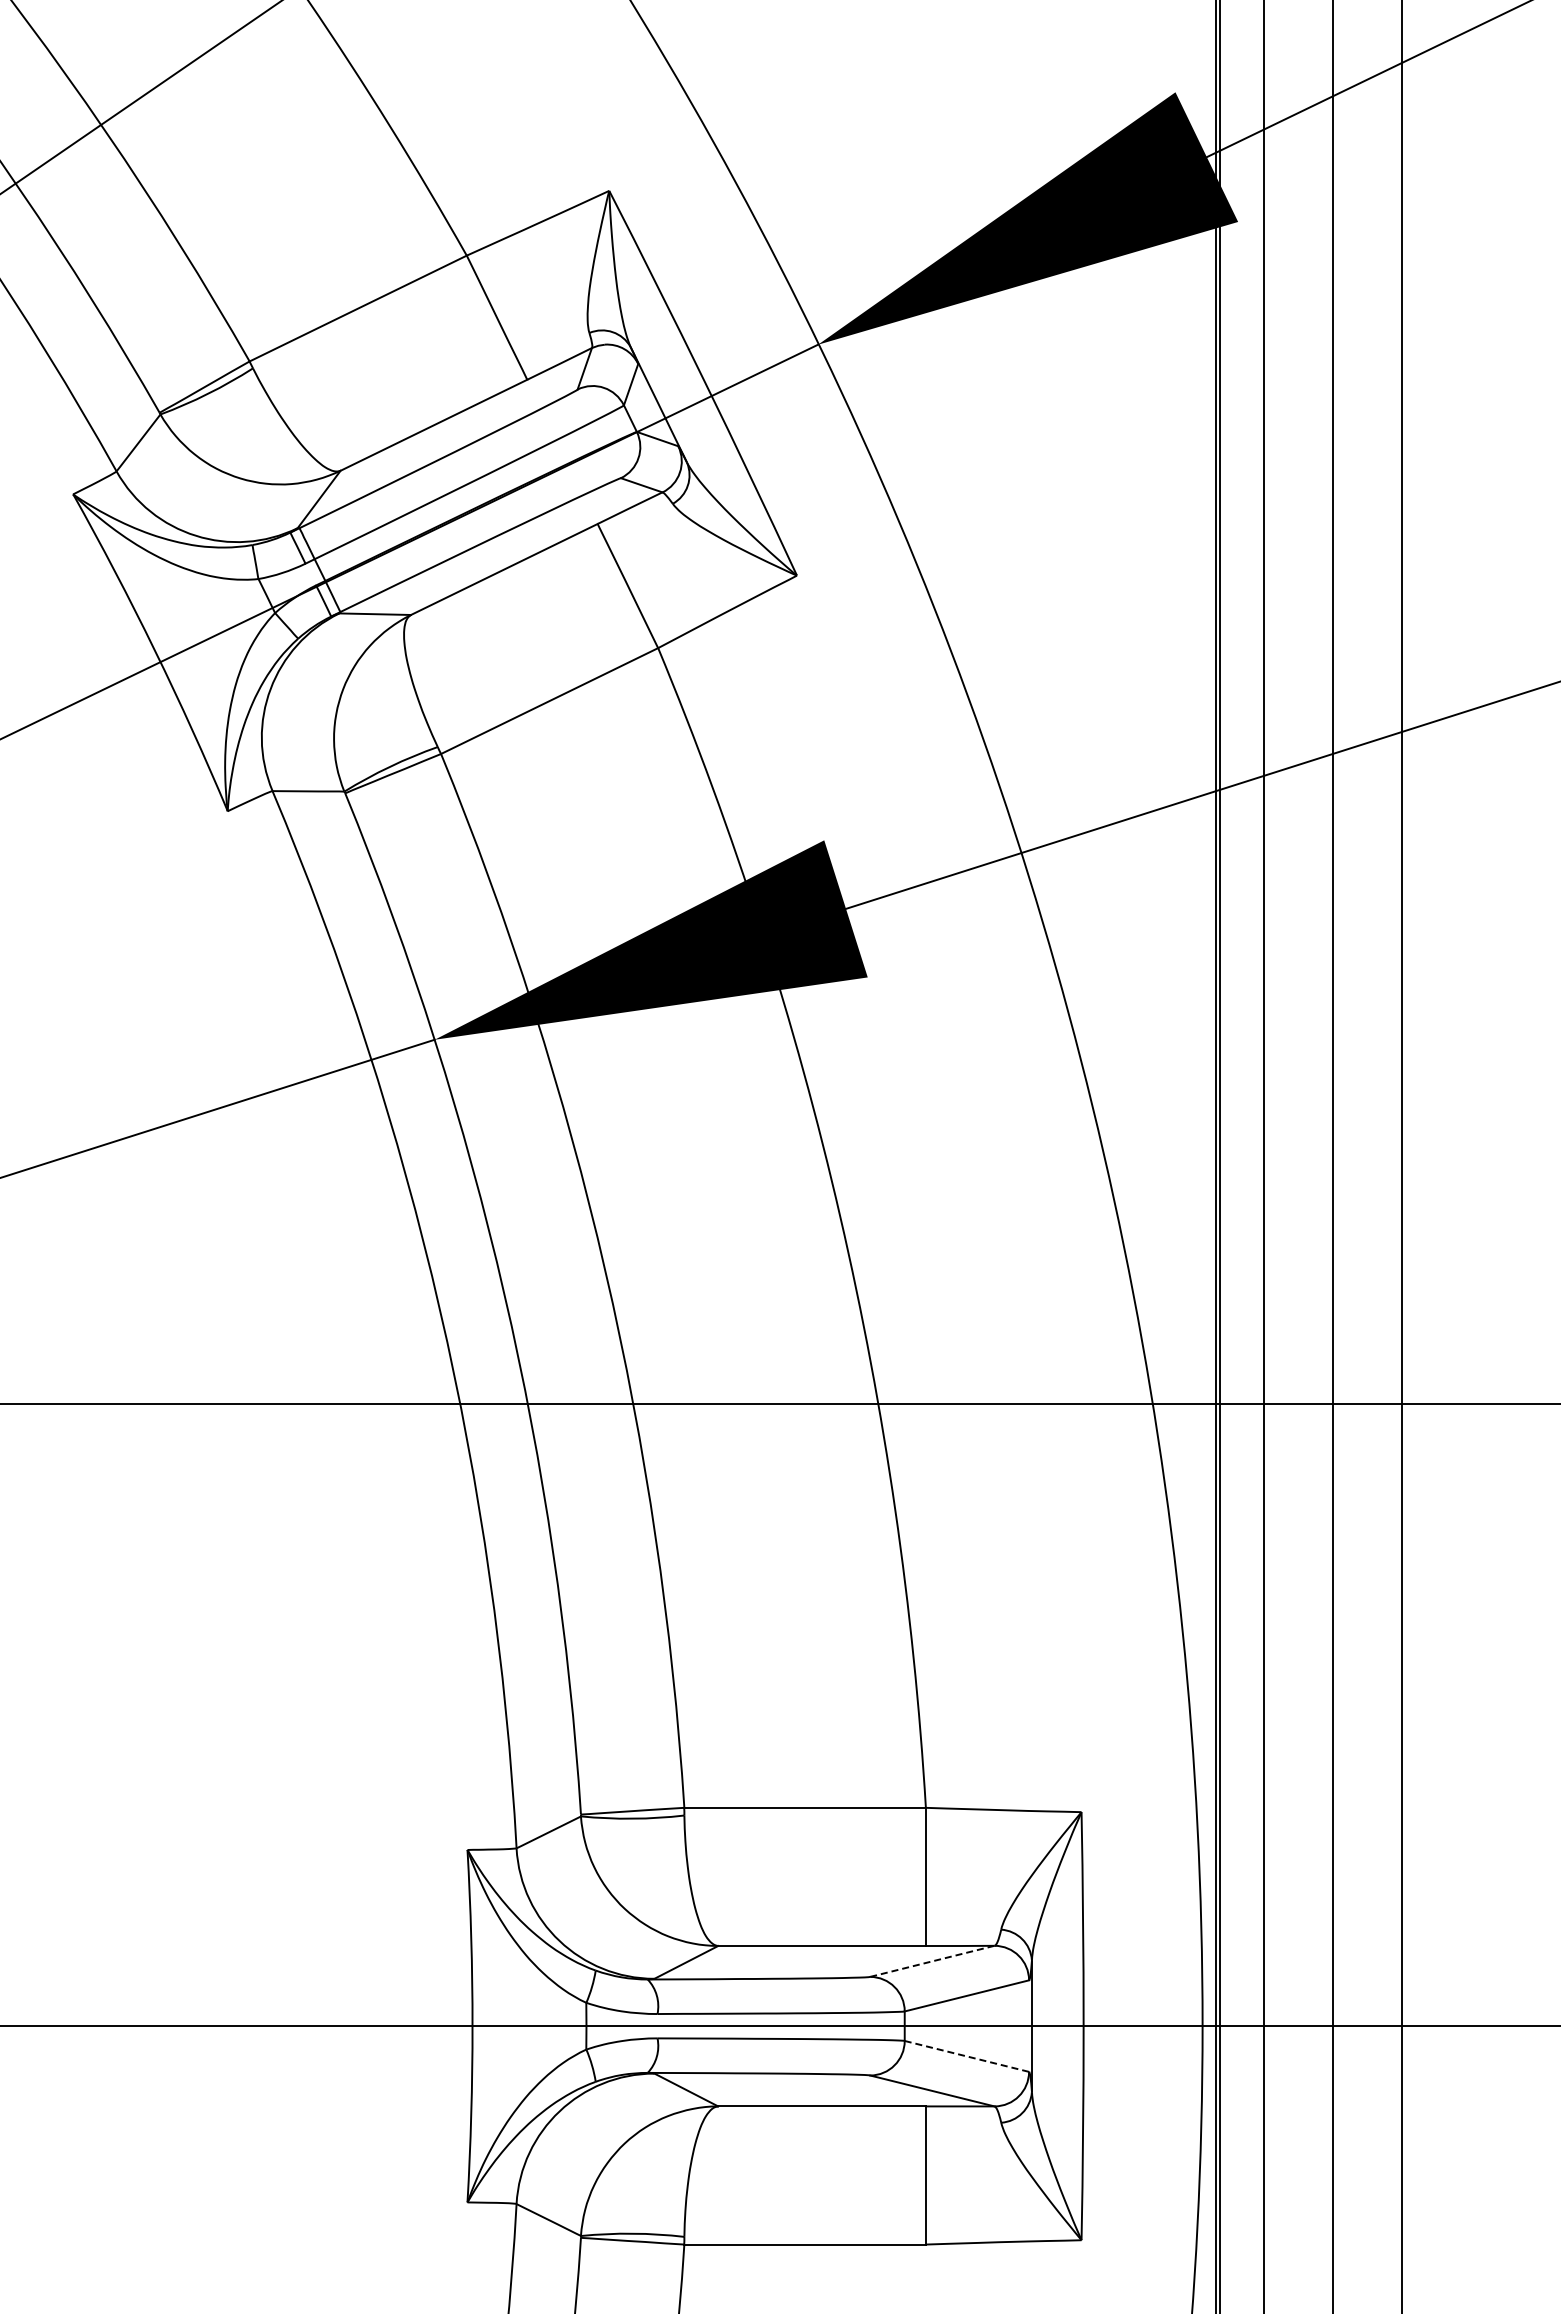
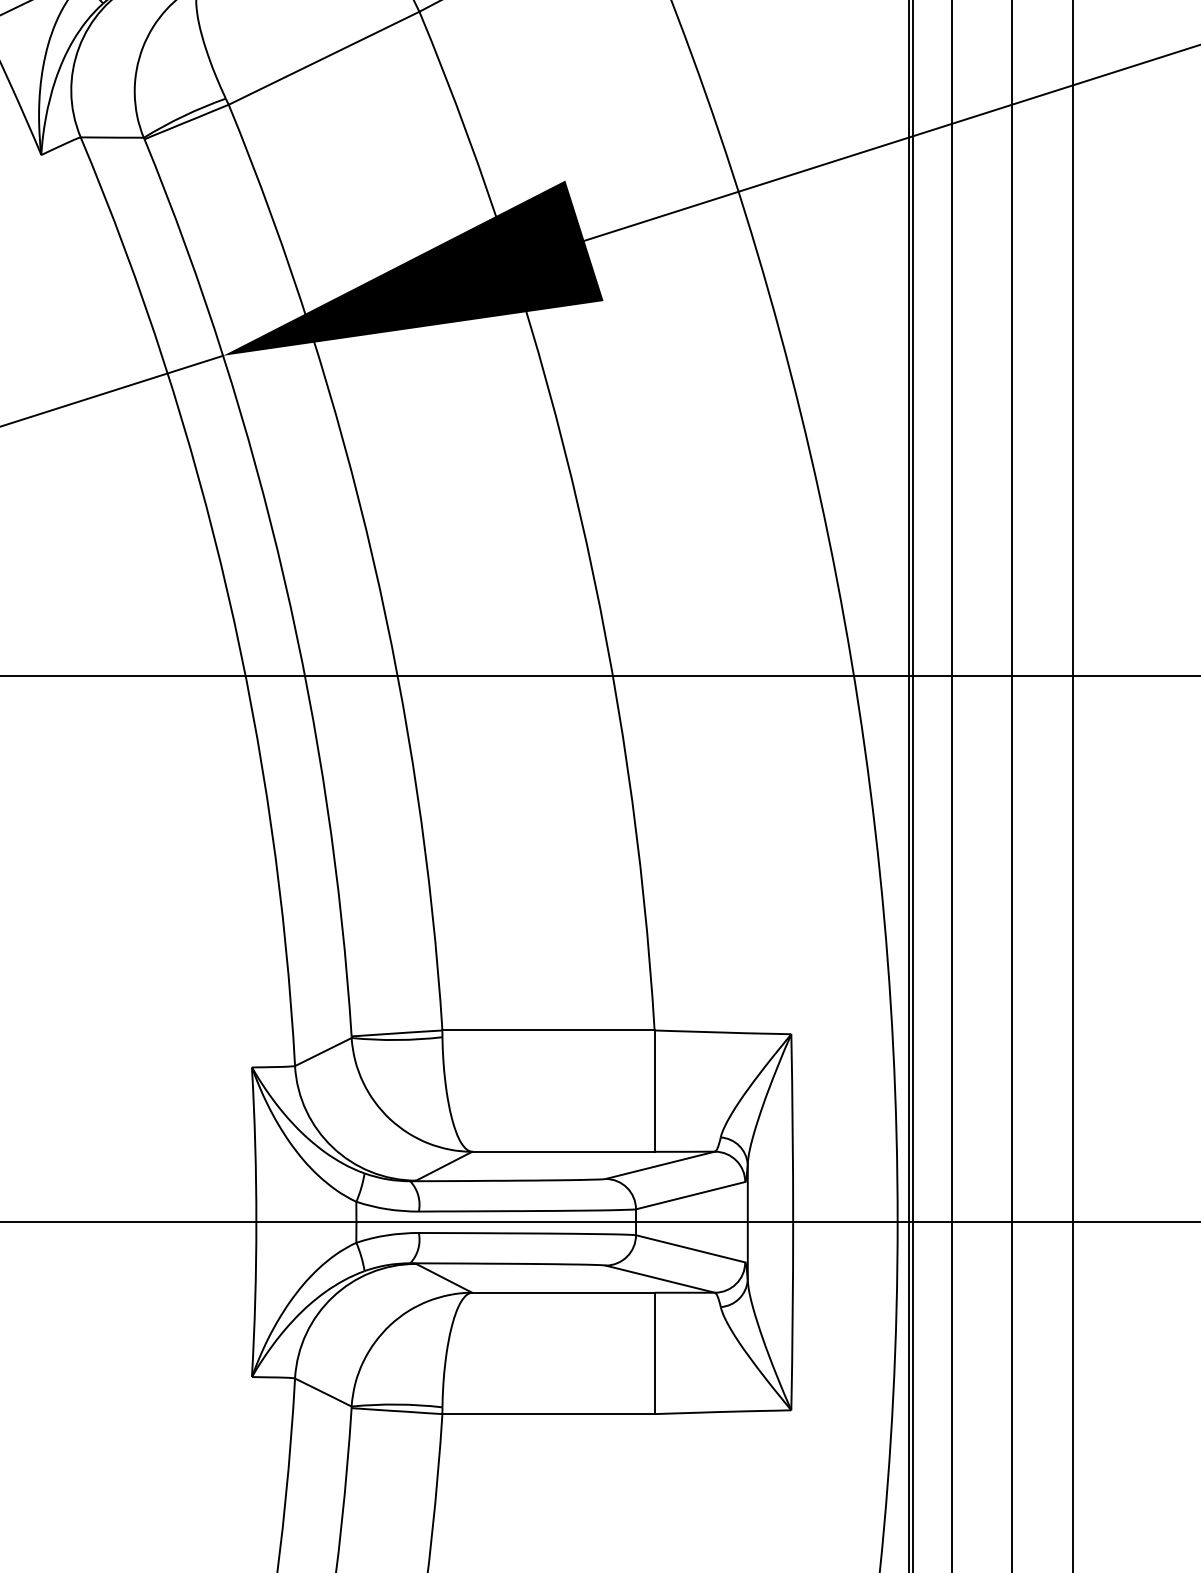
line: (932, 1961) -> (660, 1165), dashed -> solid
line: (967, 2056) -> (691, 1248), dashed -> solid

